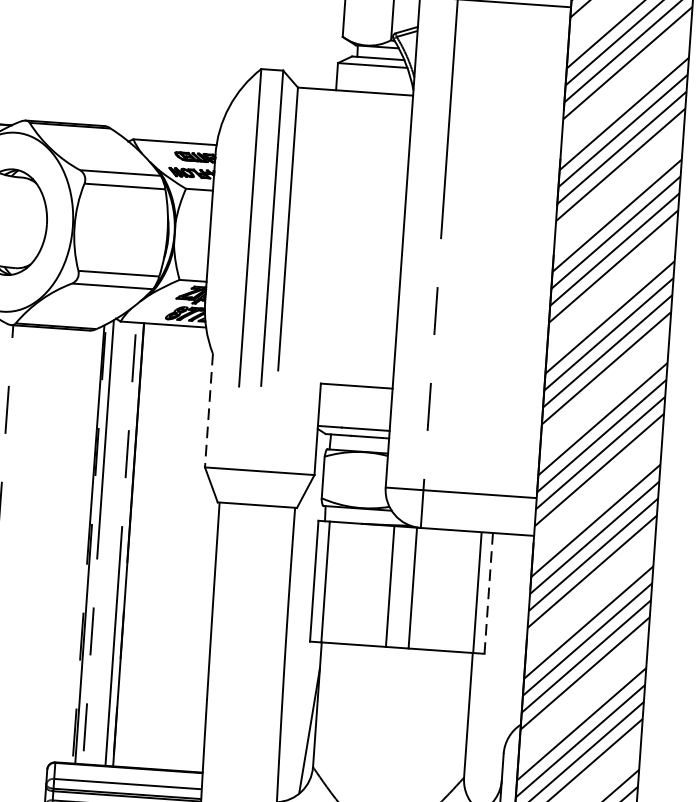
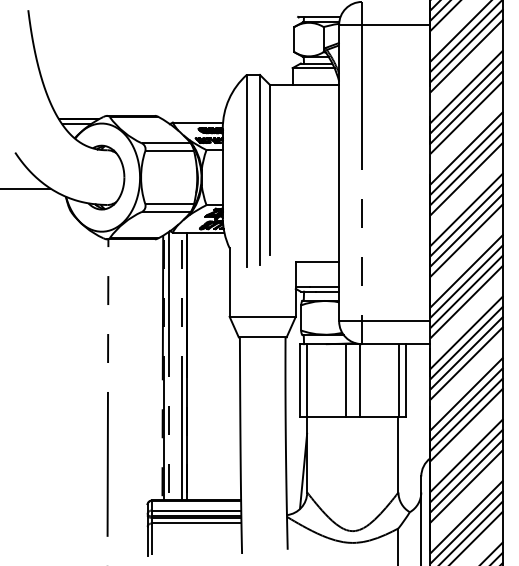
line: (208, 412) -> (229, 283), dashed -> solid
line: (488, 593) -> (405, 380), dashed -> solid

